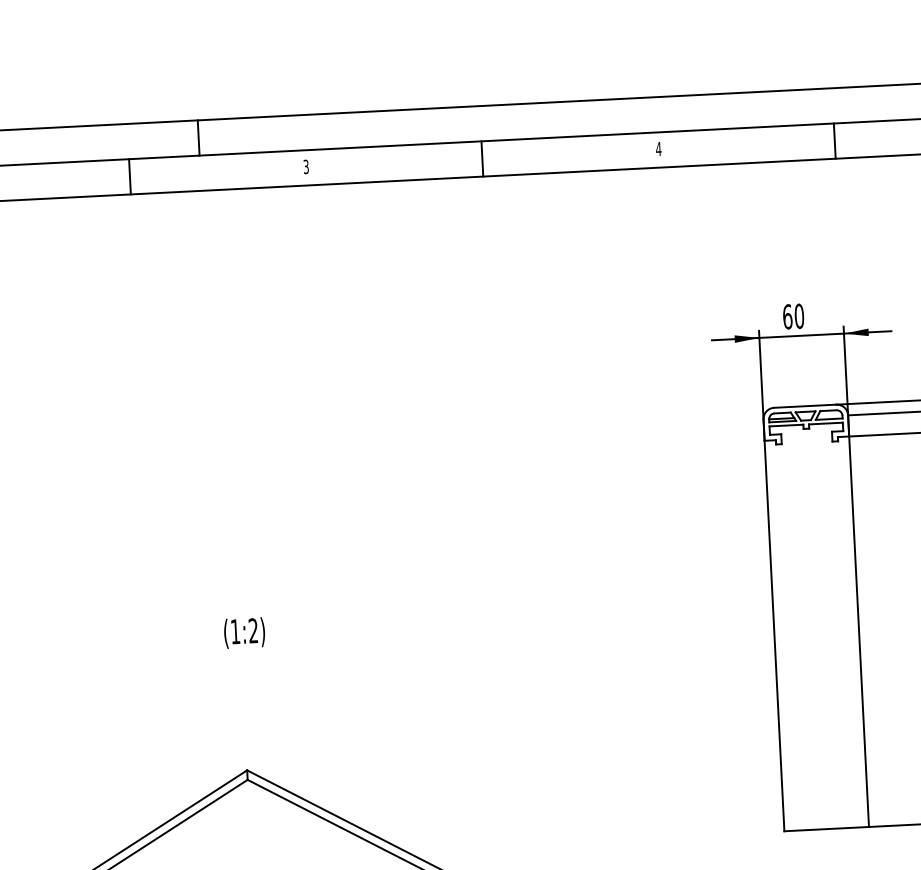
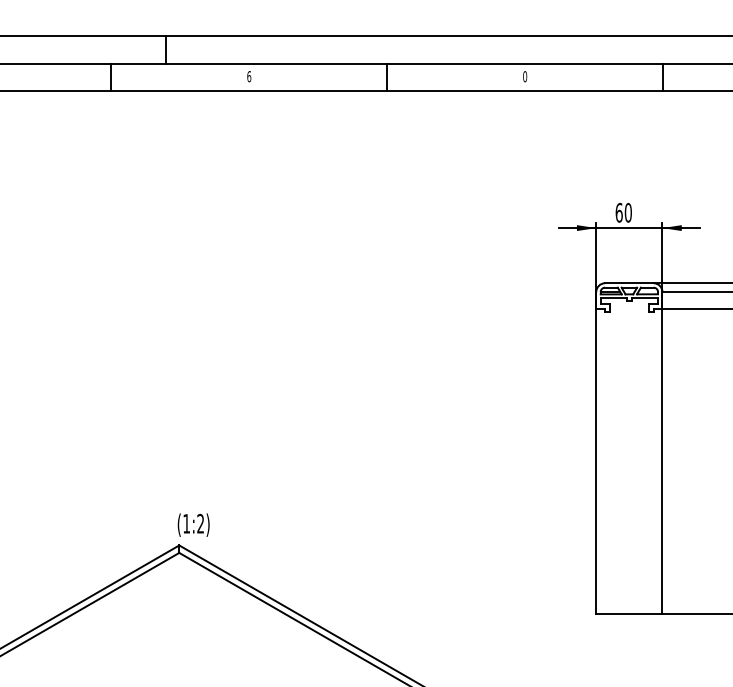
text: (659, 148) -> (525, 76), 4 -> 0
text: (306, 166) -> (249, 76), 3 -> 6
text: (244, 632) -> (193, 524), moved

